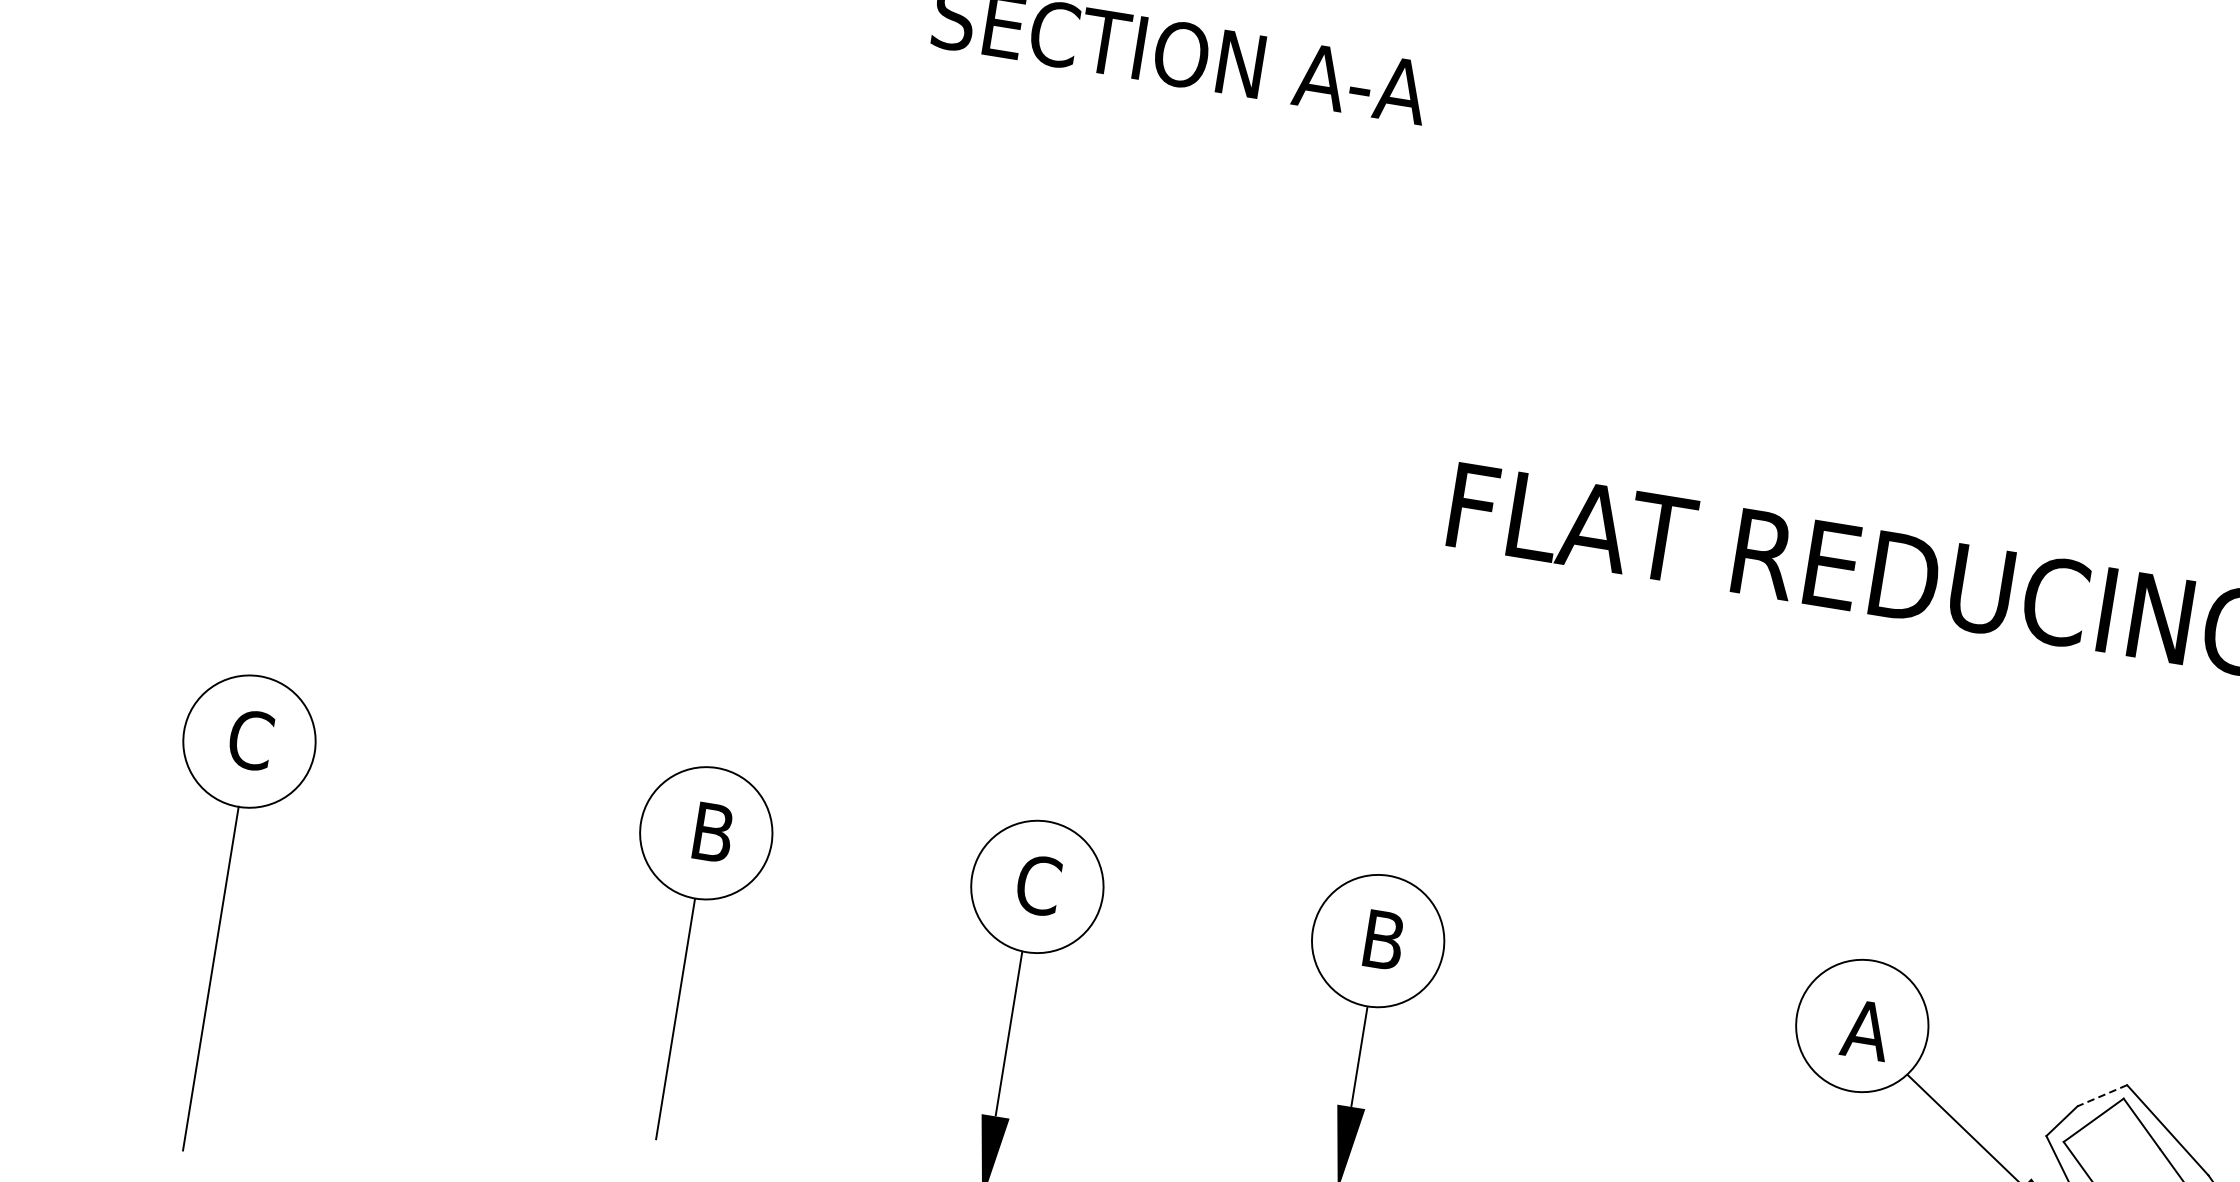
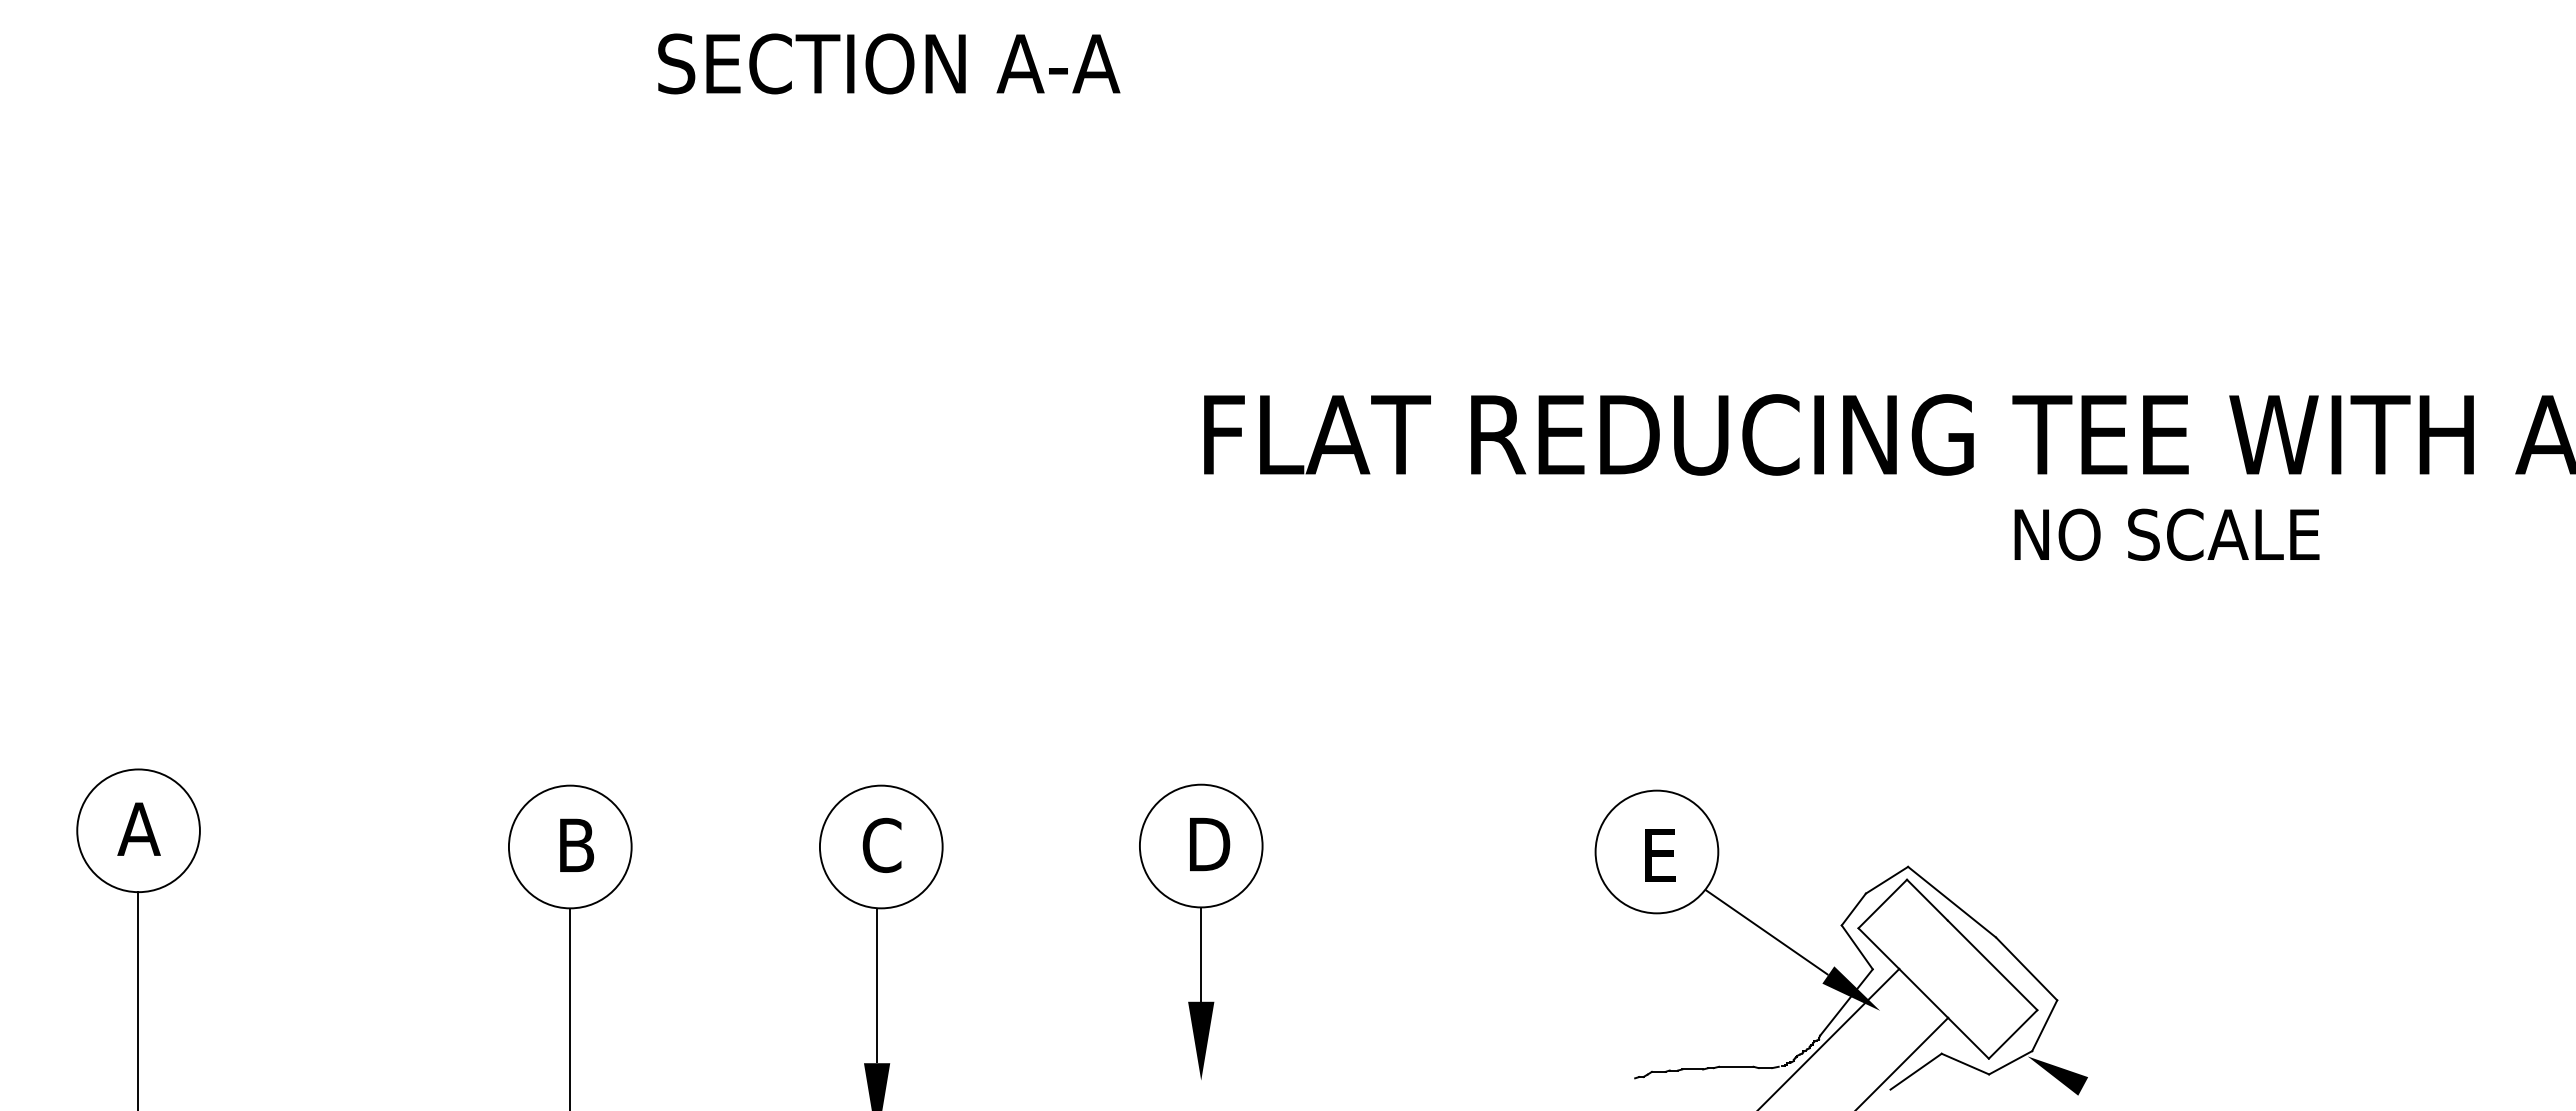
text: (249, 739) -> (138, 828), C -> A
text: (1391, 941) -> (1213, 844), B -> D
text: (1865, 1029) -> (1660, 854), A -> E
line: (2102, 1096) -> (1887, 880), dashed -> solid

